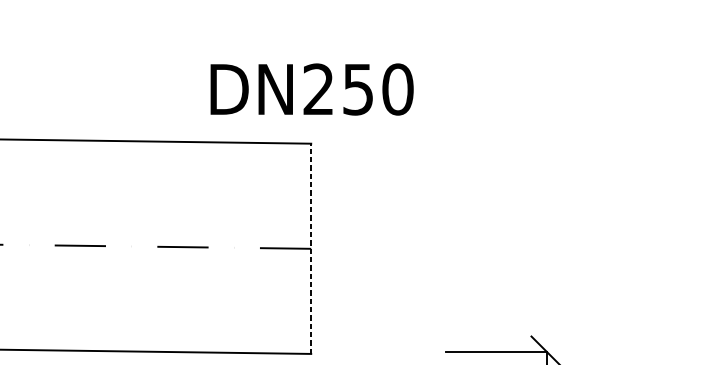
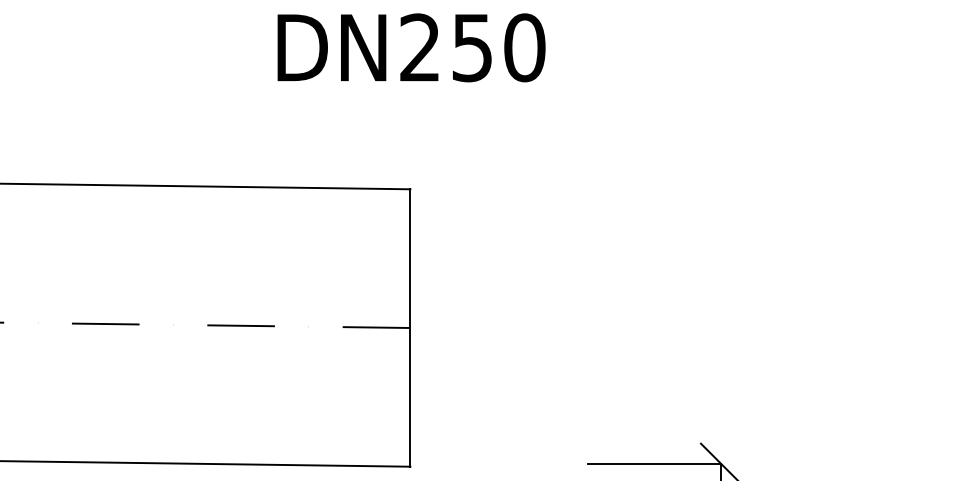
text: (312, 89) -> (411, 47), moved
line: (311, 249) -> (410, 328), dashed -> solid

